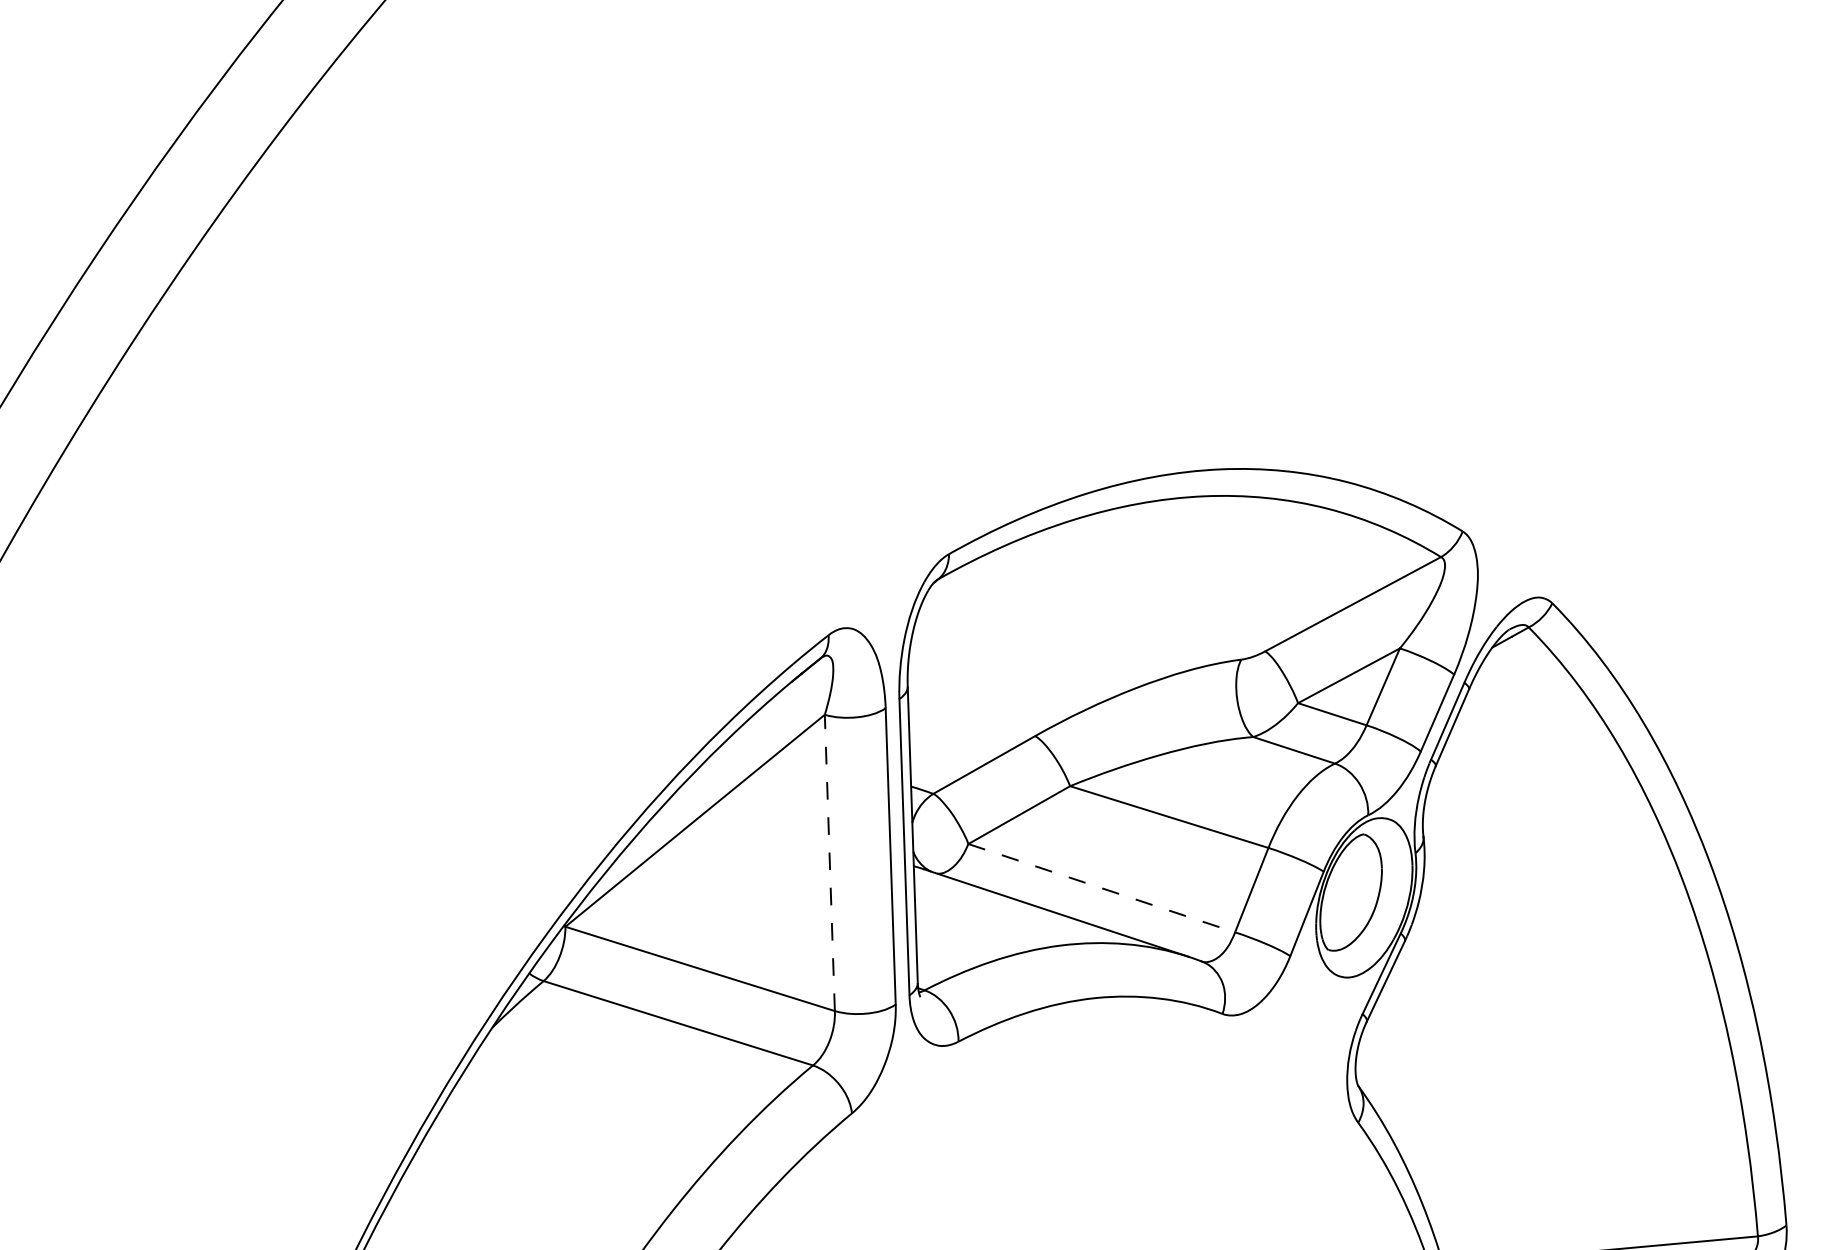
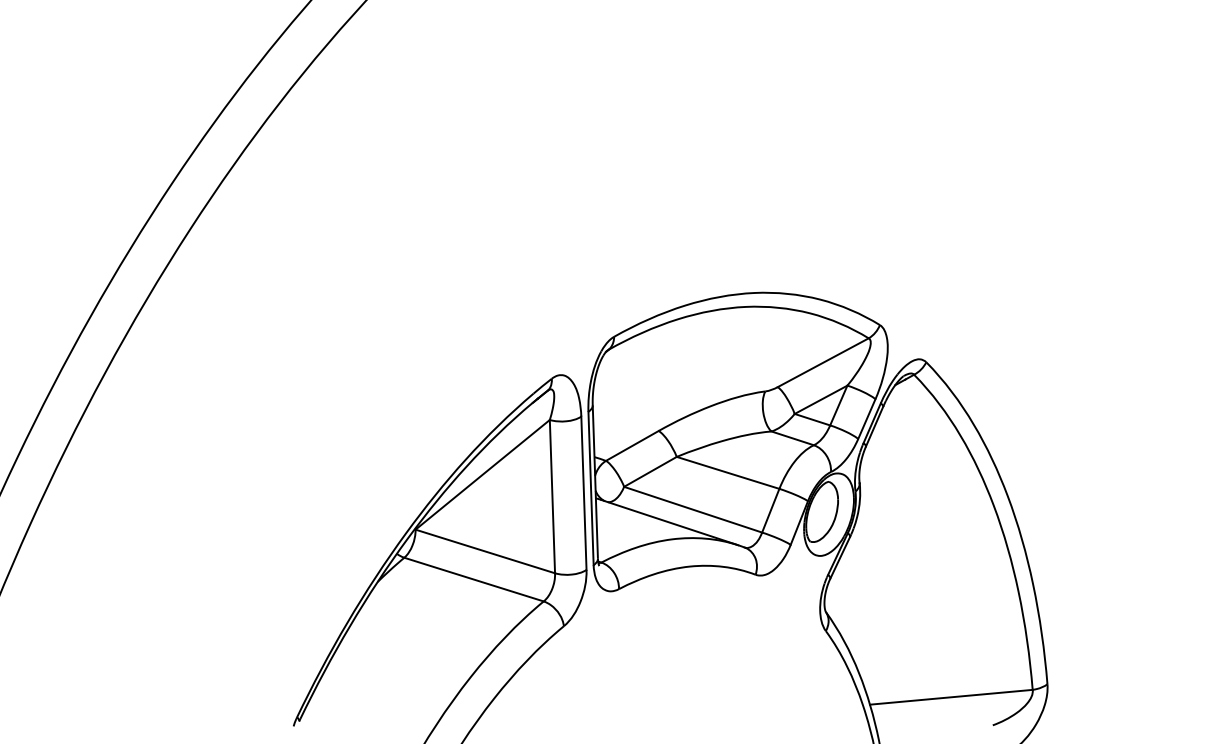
line: (829, 862) -> (552, 496), dashed -> solid
line: (1102, 887) -> (693, 509), dashed -> solid

